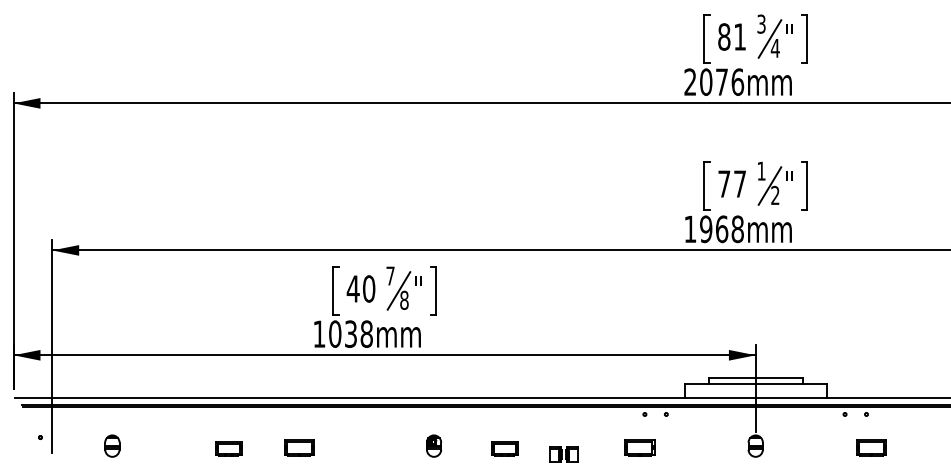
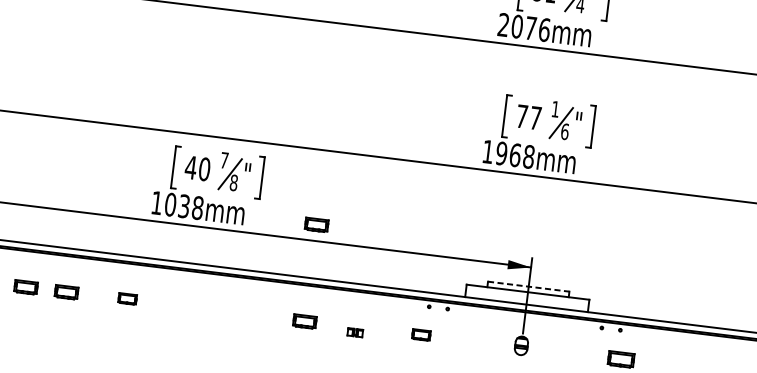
text: (775, 195) -> (565, 131), 2 -> 6
part: (504, 336) -> (316, 224), added
line: (756, 377) -> (529, 286), solid -> dashed
part: (433, 445) -> (243, 311), removed
part: (299, 447) -> (127, 298), size x0.7
part: (639, 447) -> (421, 334), size x0.7
part: (181, 448) -> (25, 287), added
part: (563, 454) -> (354, 332), size x0.6

